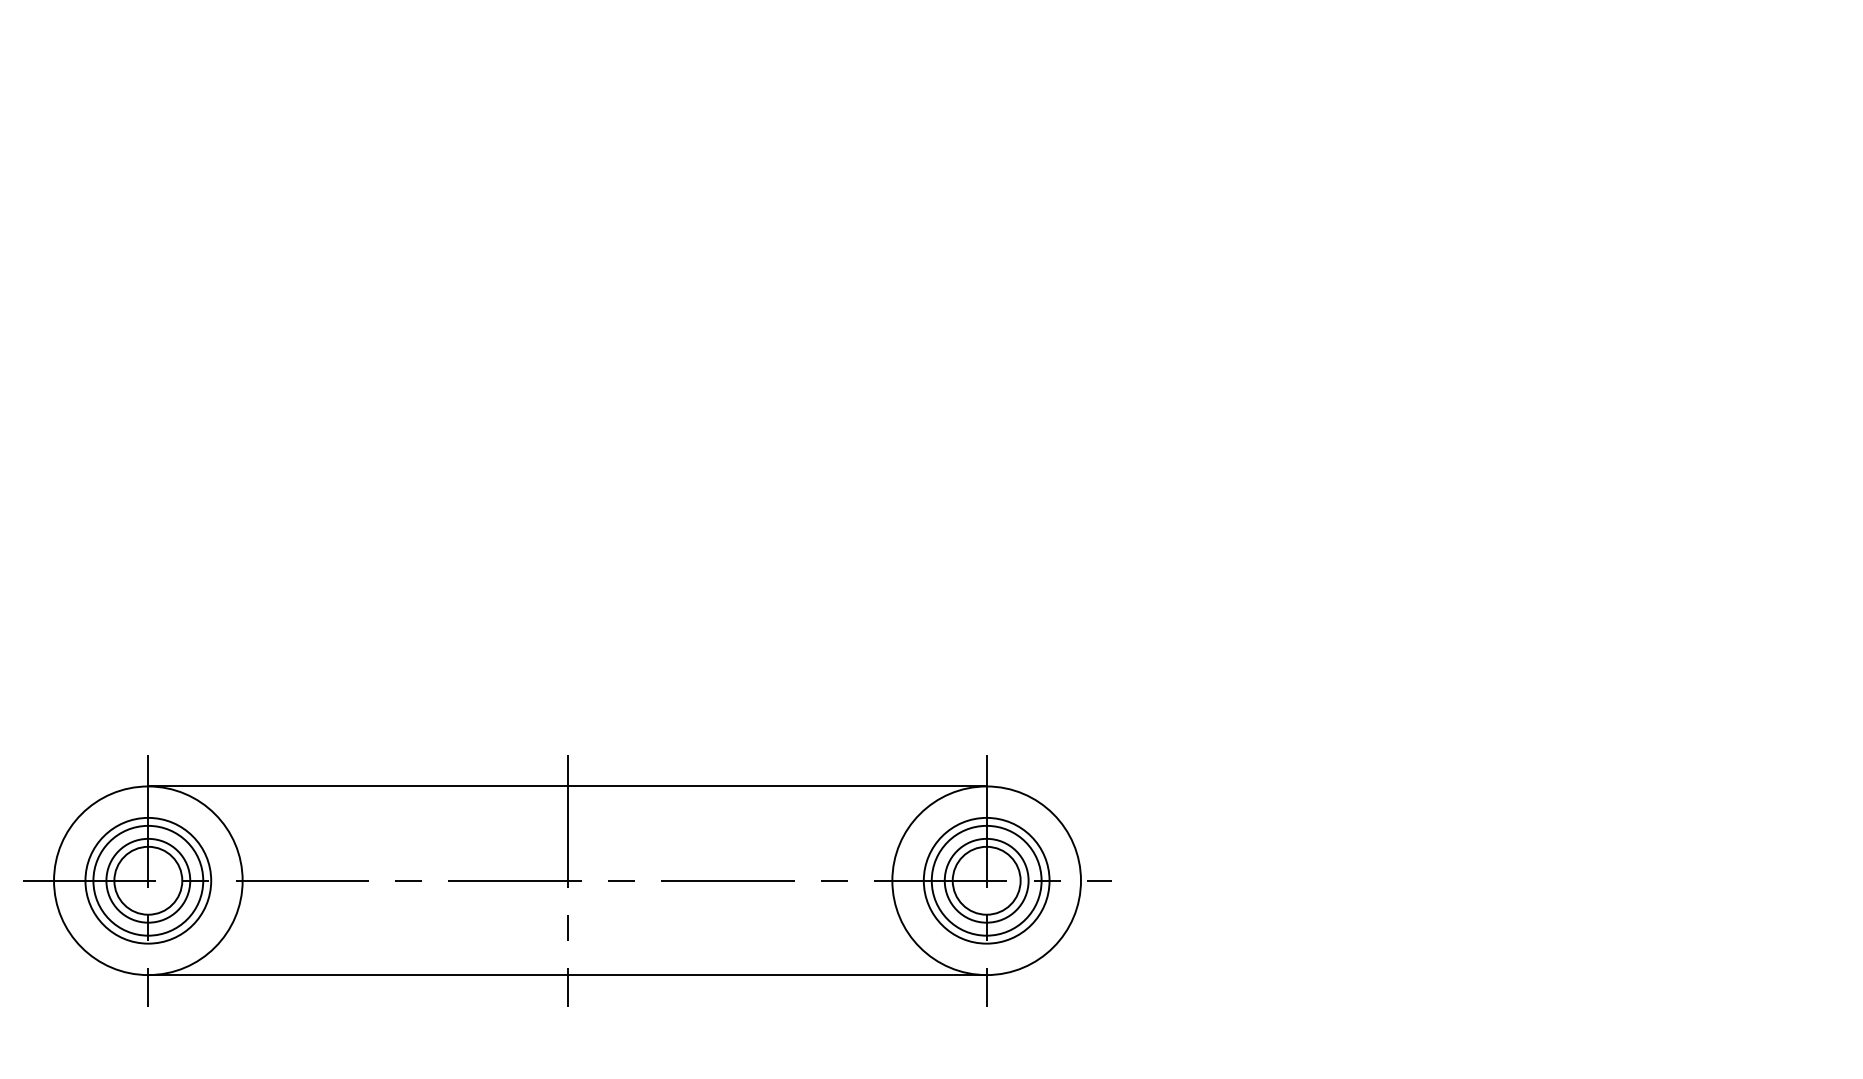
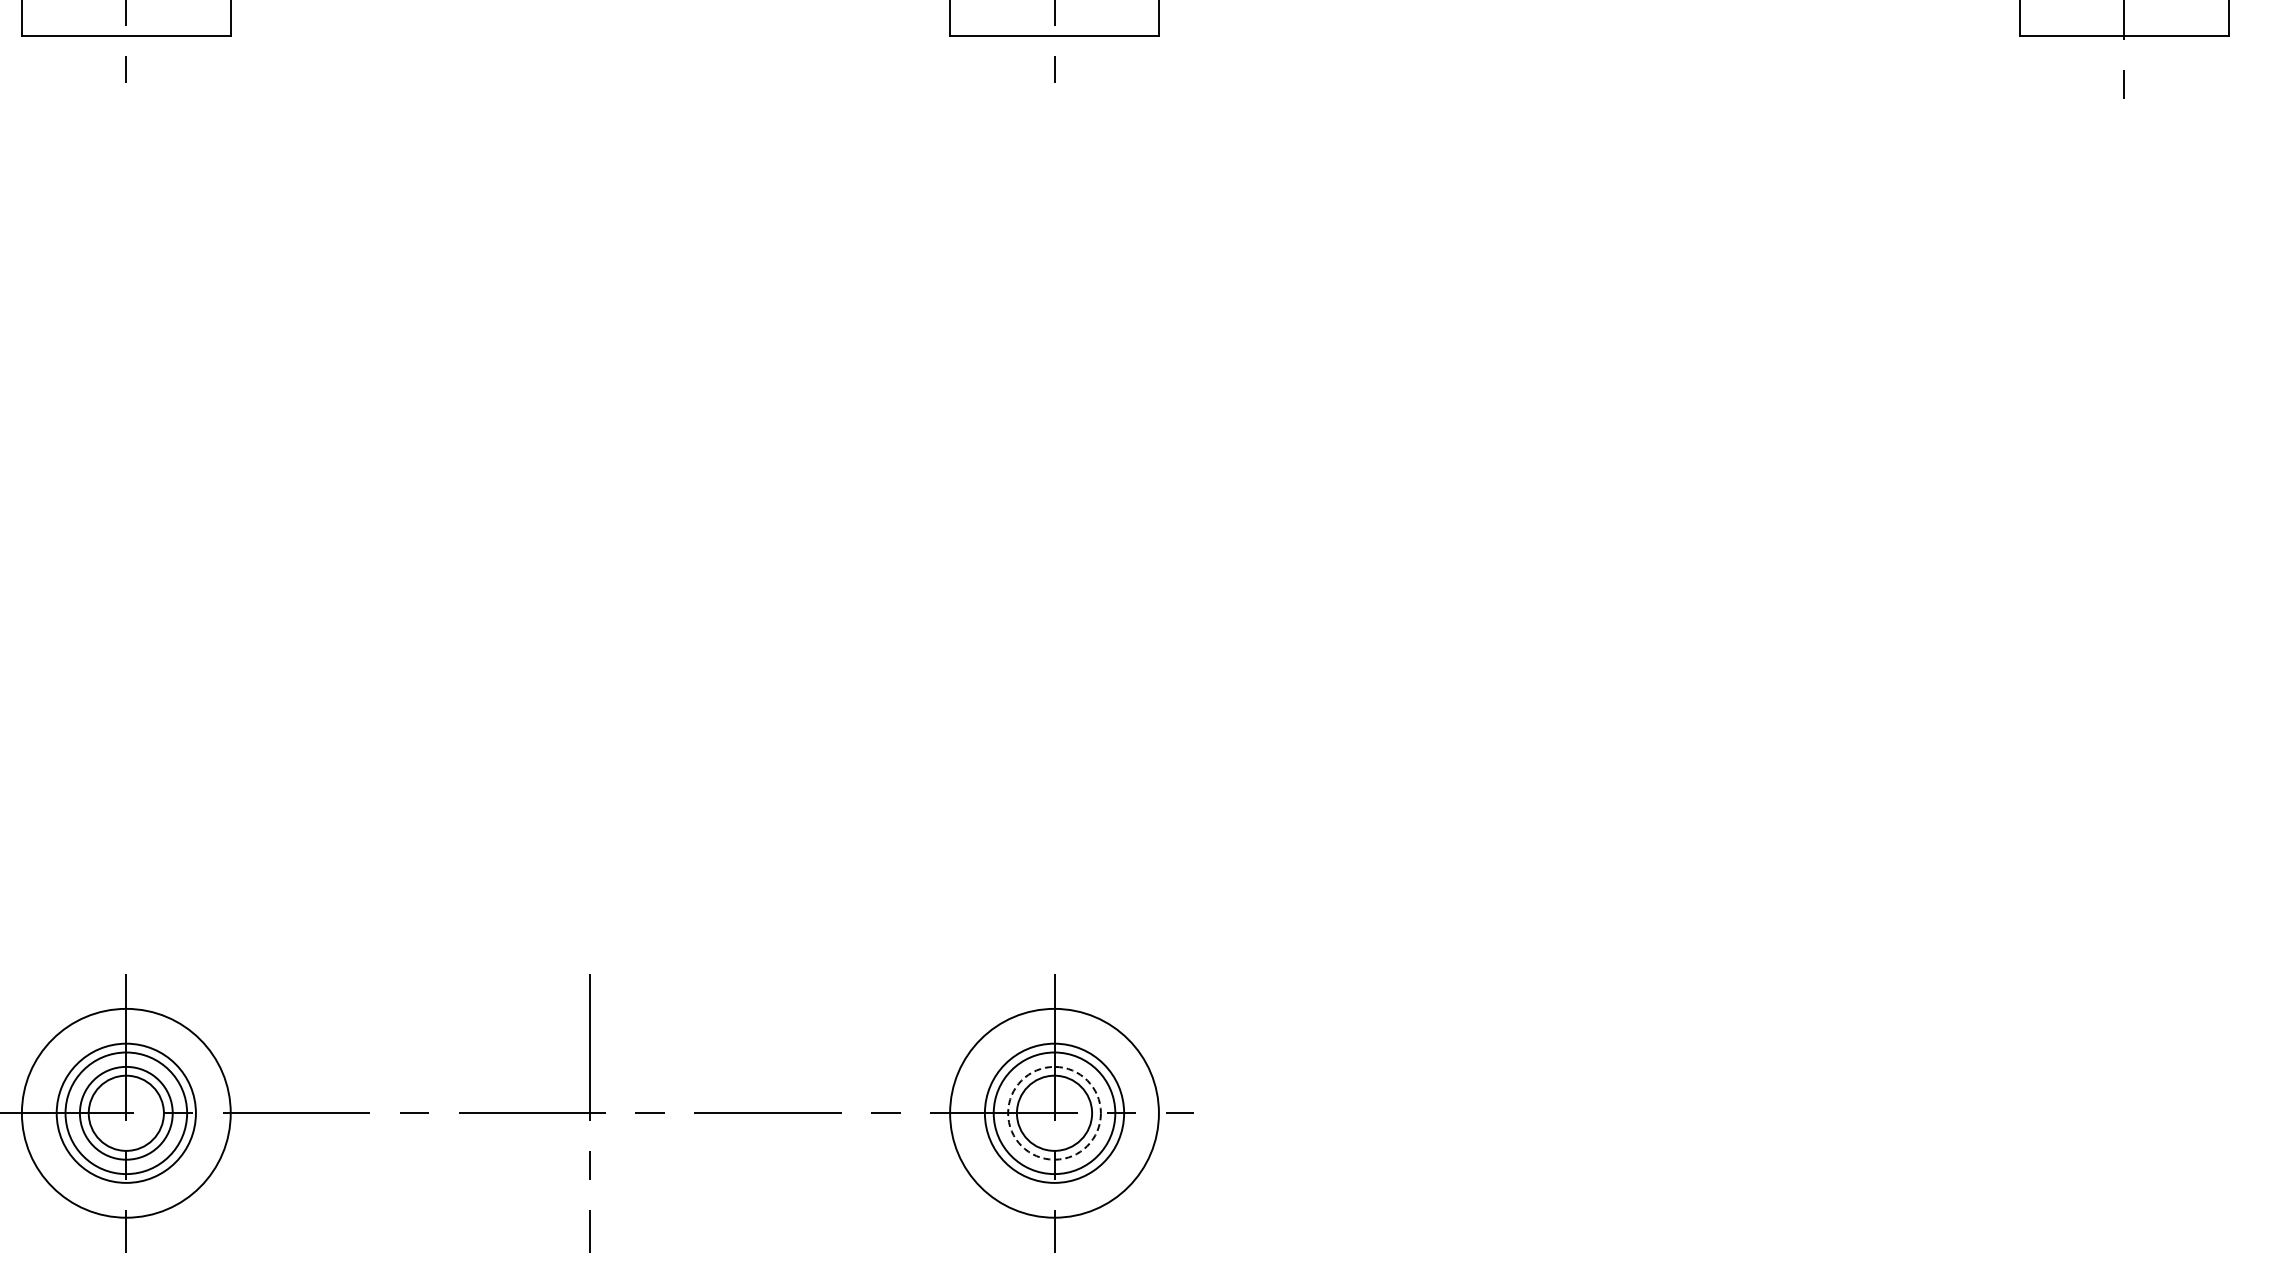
line: (567, 786) -> (590, 1008), removed
circle: (986, 880) -> (1054, 1112), solid -> dashed
line: (567, 974) -> (590, 1217), removed

